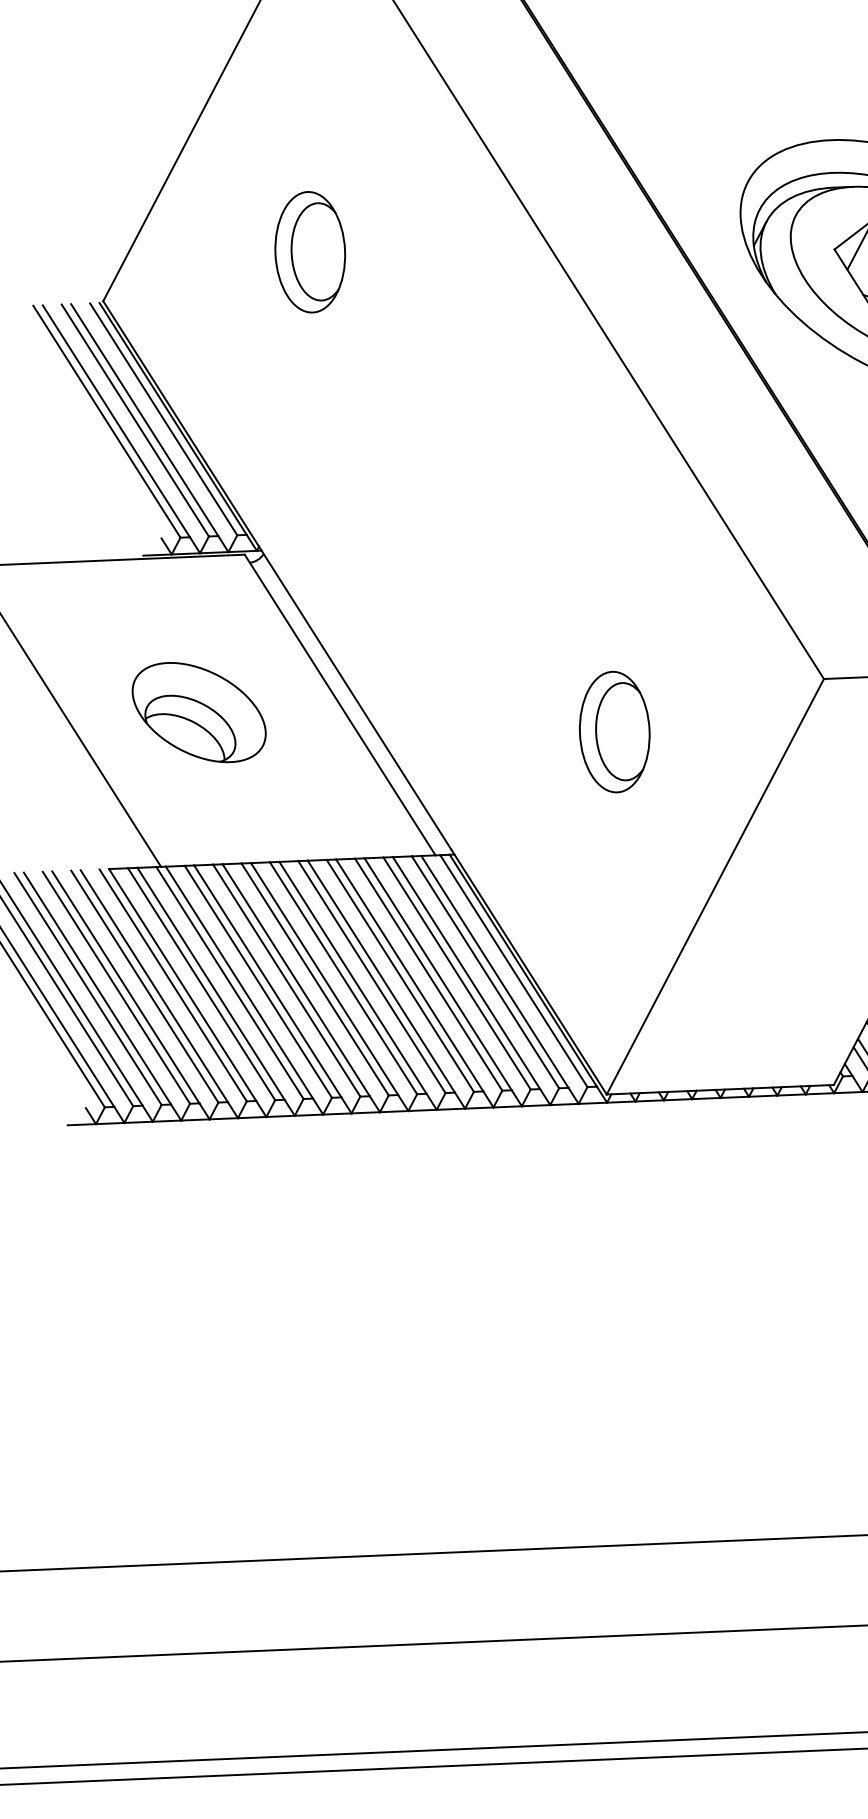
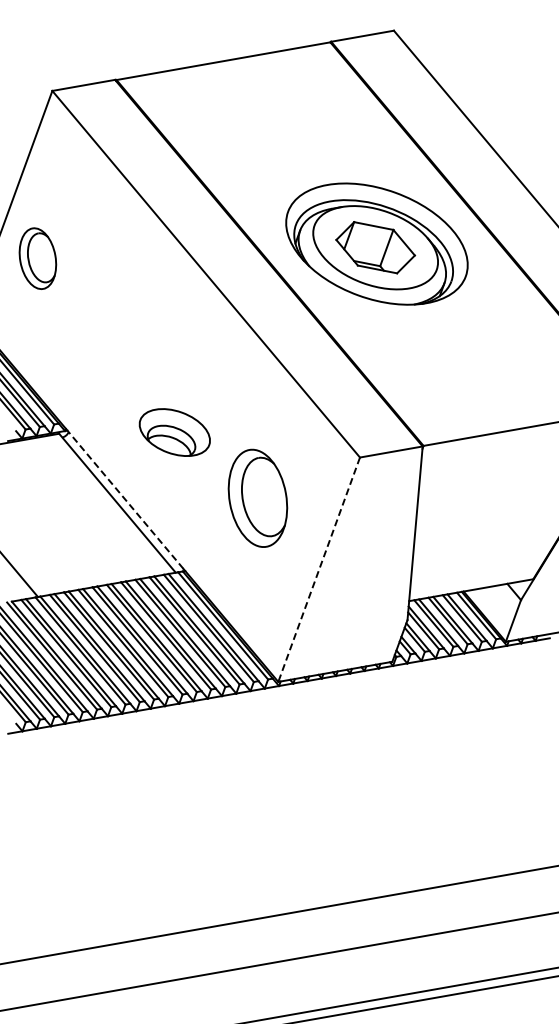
part: (309, 251) -> (37, 258), moved
line: (354, 697) -> (124, 498), solid -> dashed
part: (198, 712) -> (174, 432), moved
part: (613, 732) -> (257, 498), size x1.6
line: (713, 888) -> (318, 570), solid -> dashed

